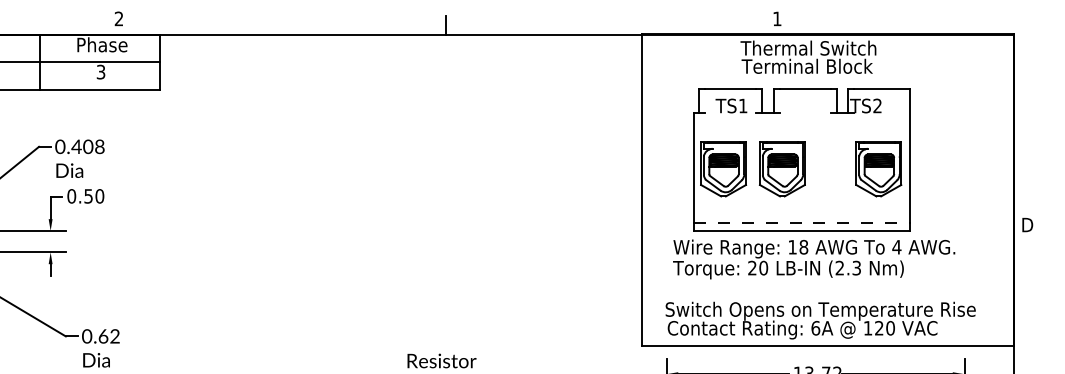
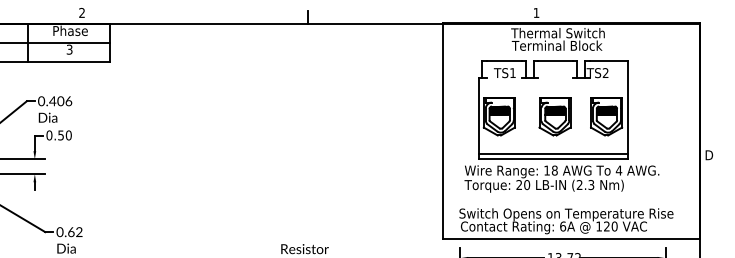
text: (99, 145) -> (68, 100), 0.408 -> 0.406
part: (781, 168) -> (554, 116), moved
line: (801, 222) -> (553, 153), dashed -> solid

